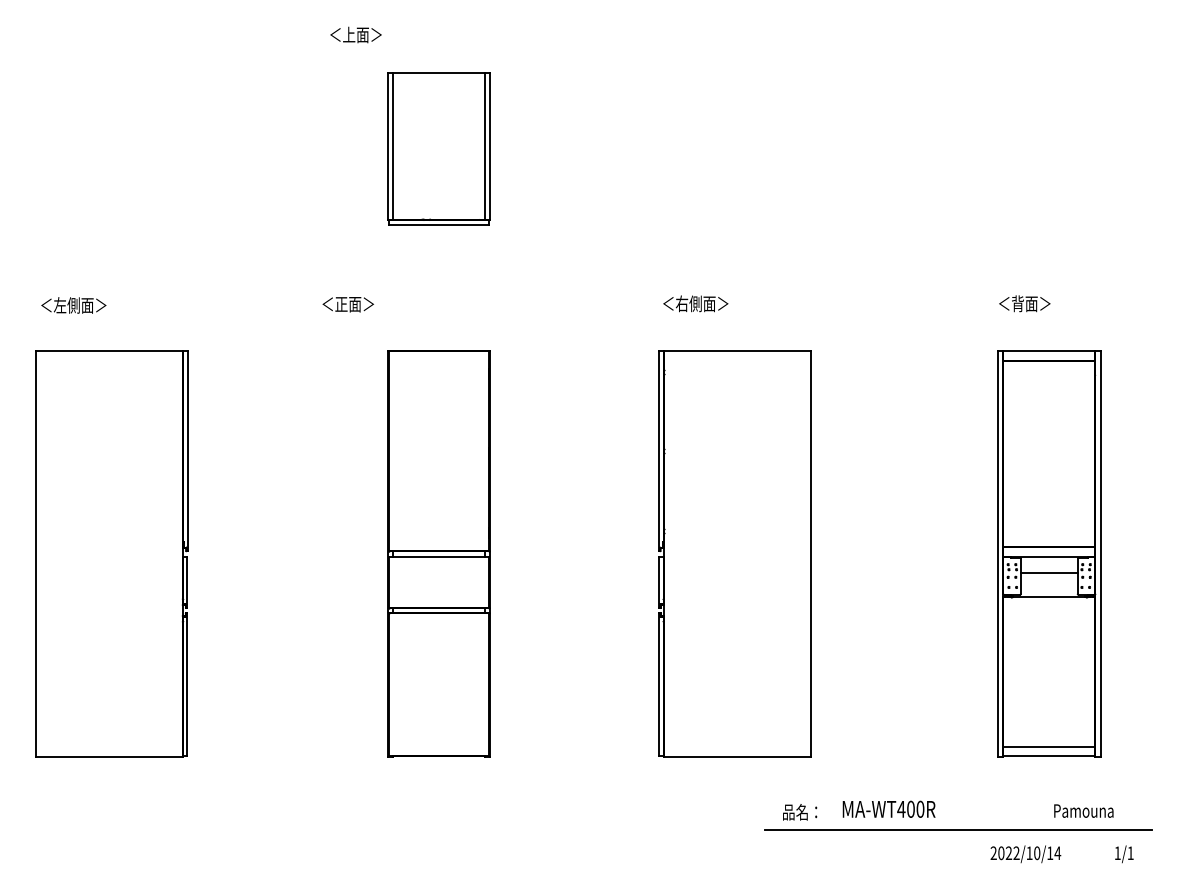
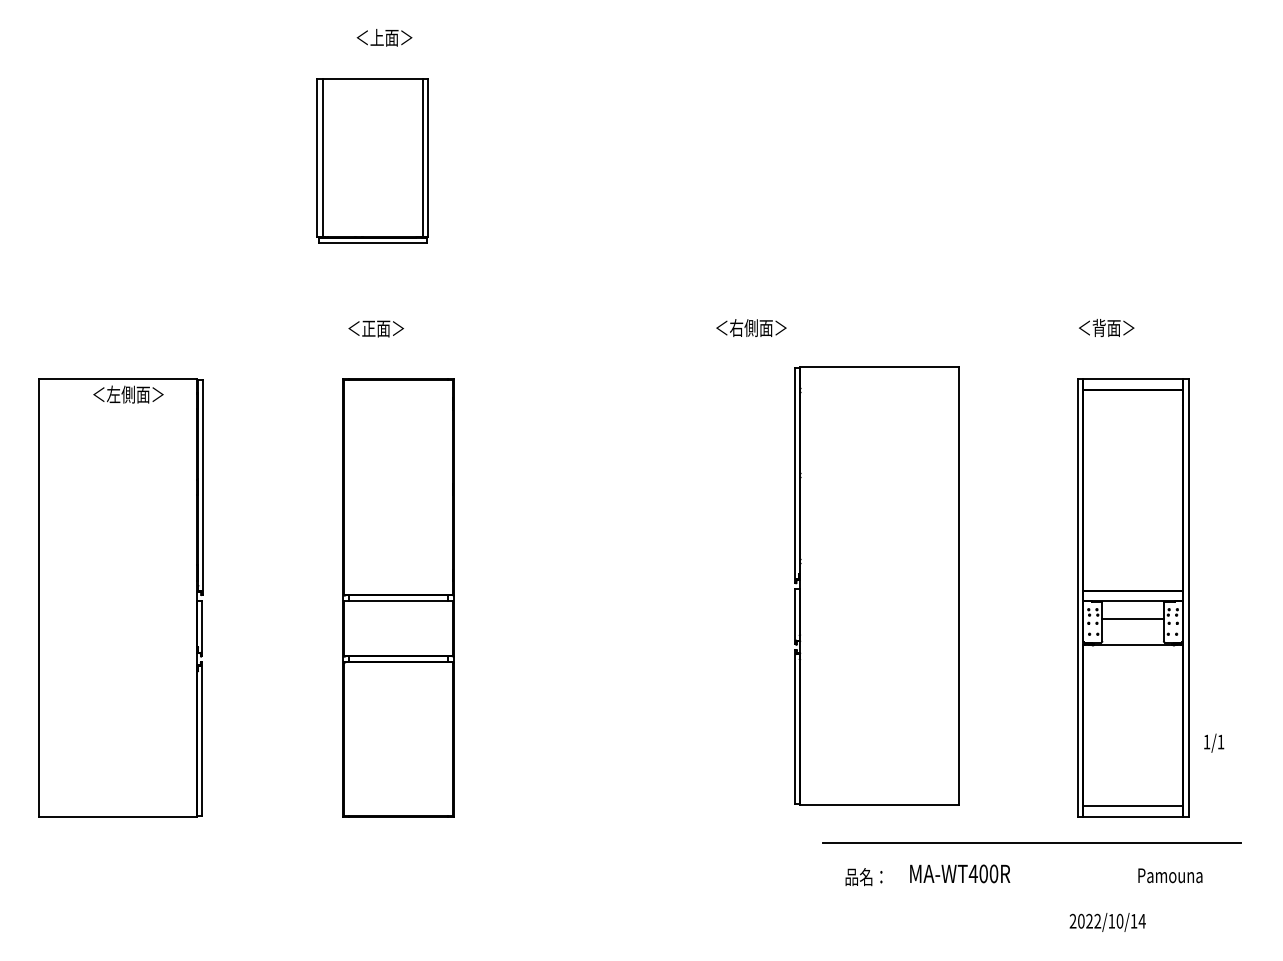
part: (438, 148) -> (372, 160), moved
text: (73, 305) -> (128, 394), moved
part: (438, 553) -> (398, 597), moved
part: (734, 553) -> (876, 585), moved
line: (958, 829) -> (1031, 842), moved
text: (1124, 854) -> (1214, 743), moved

